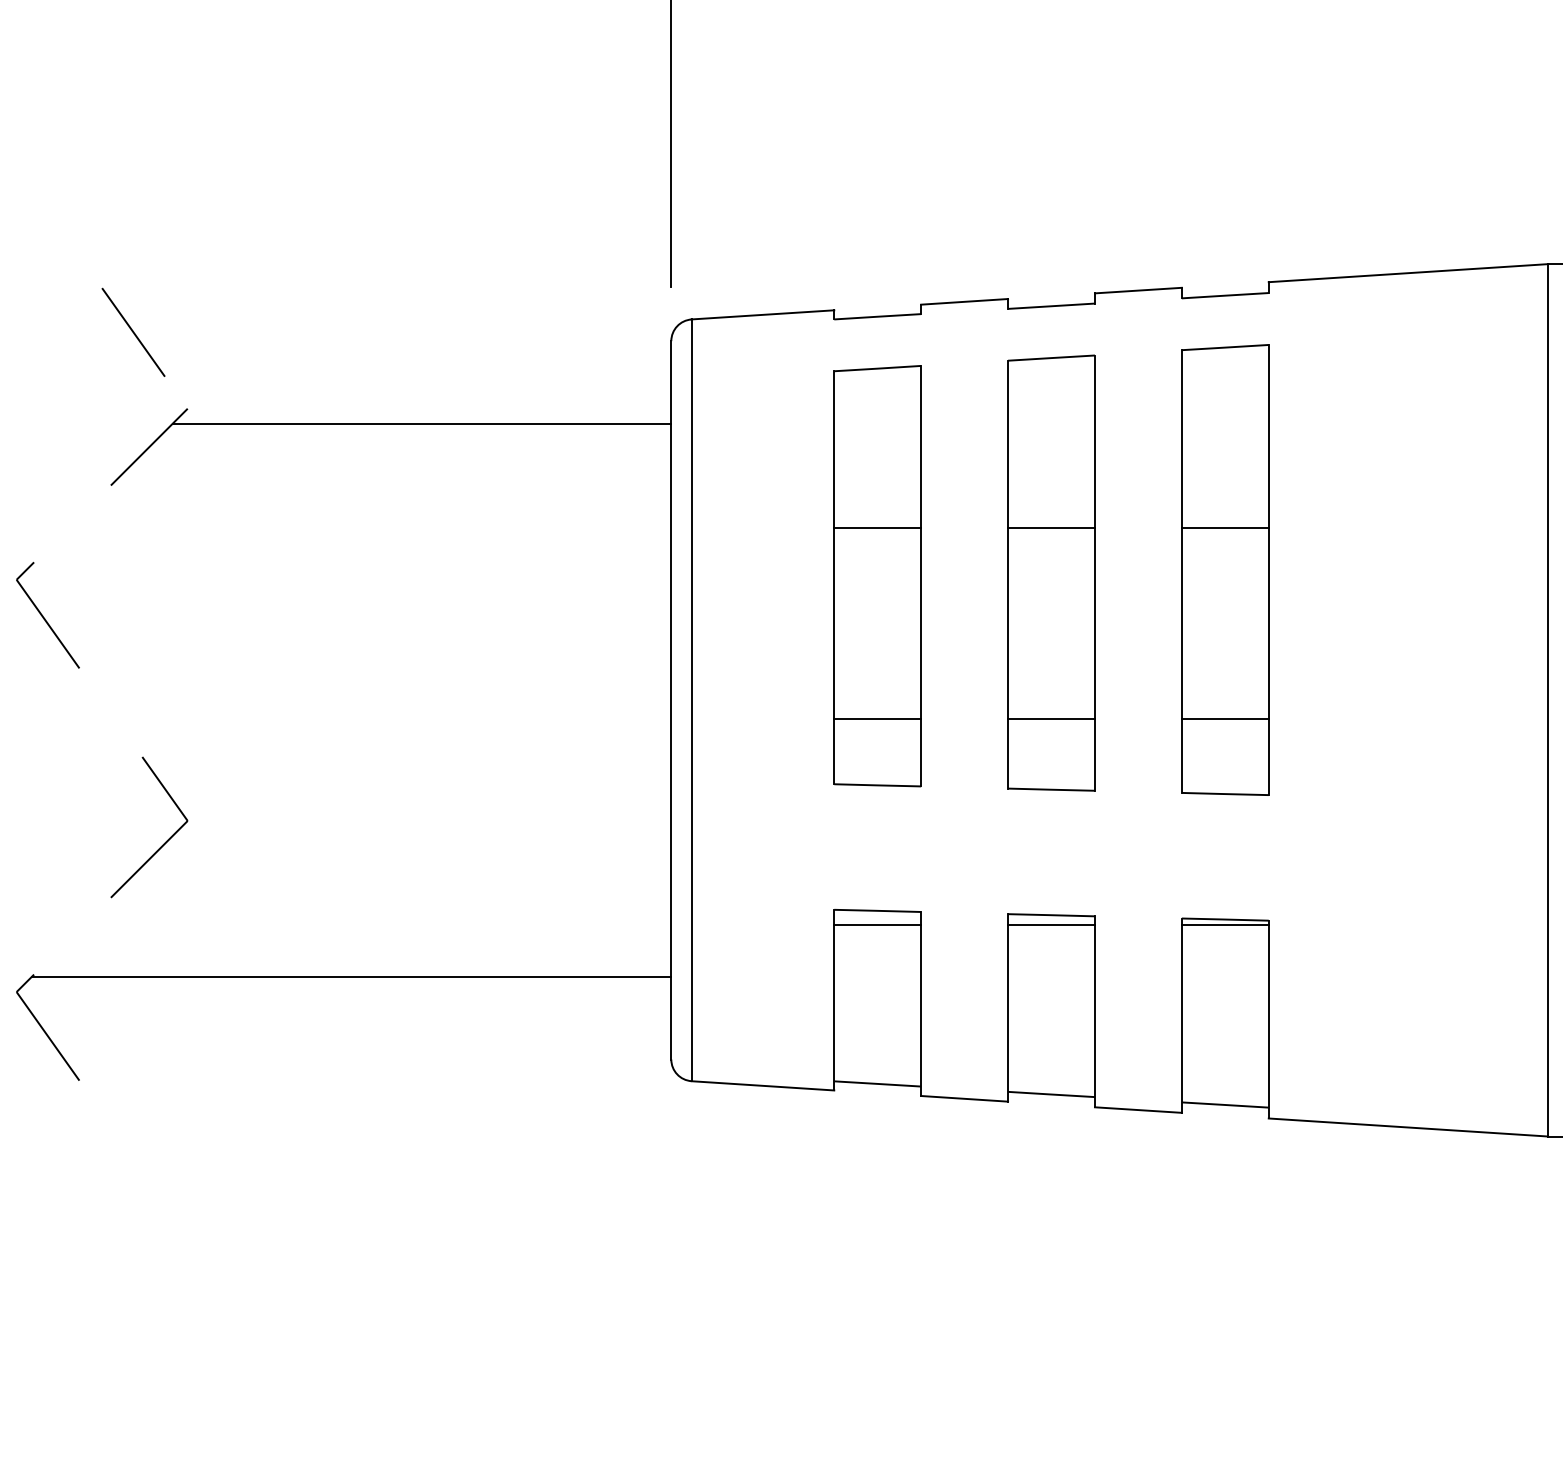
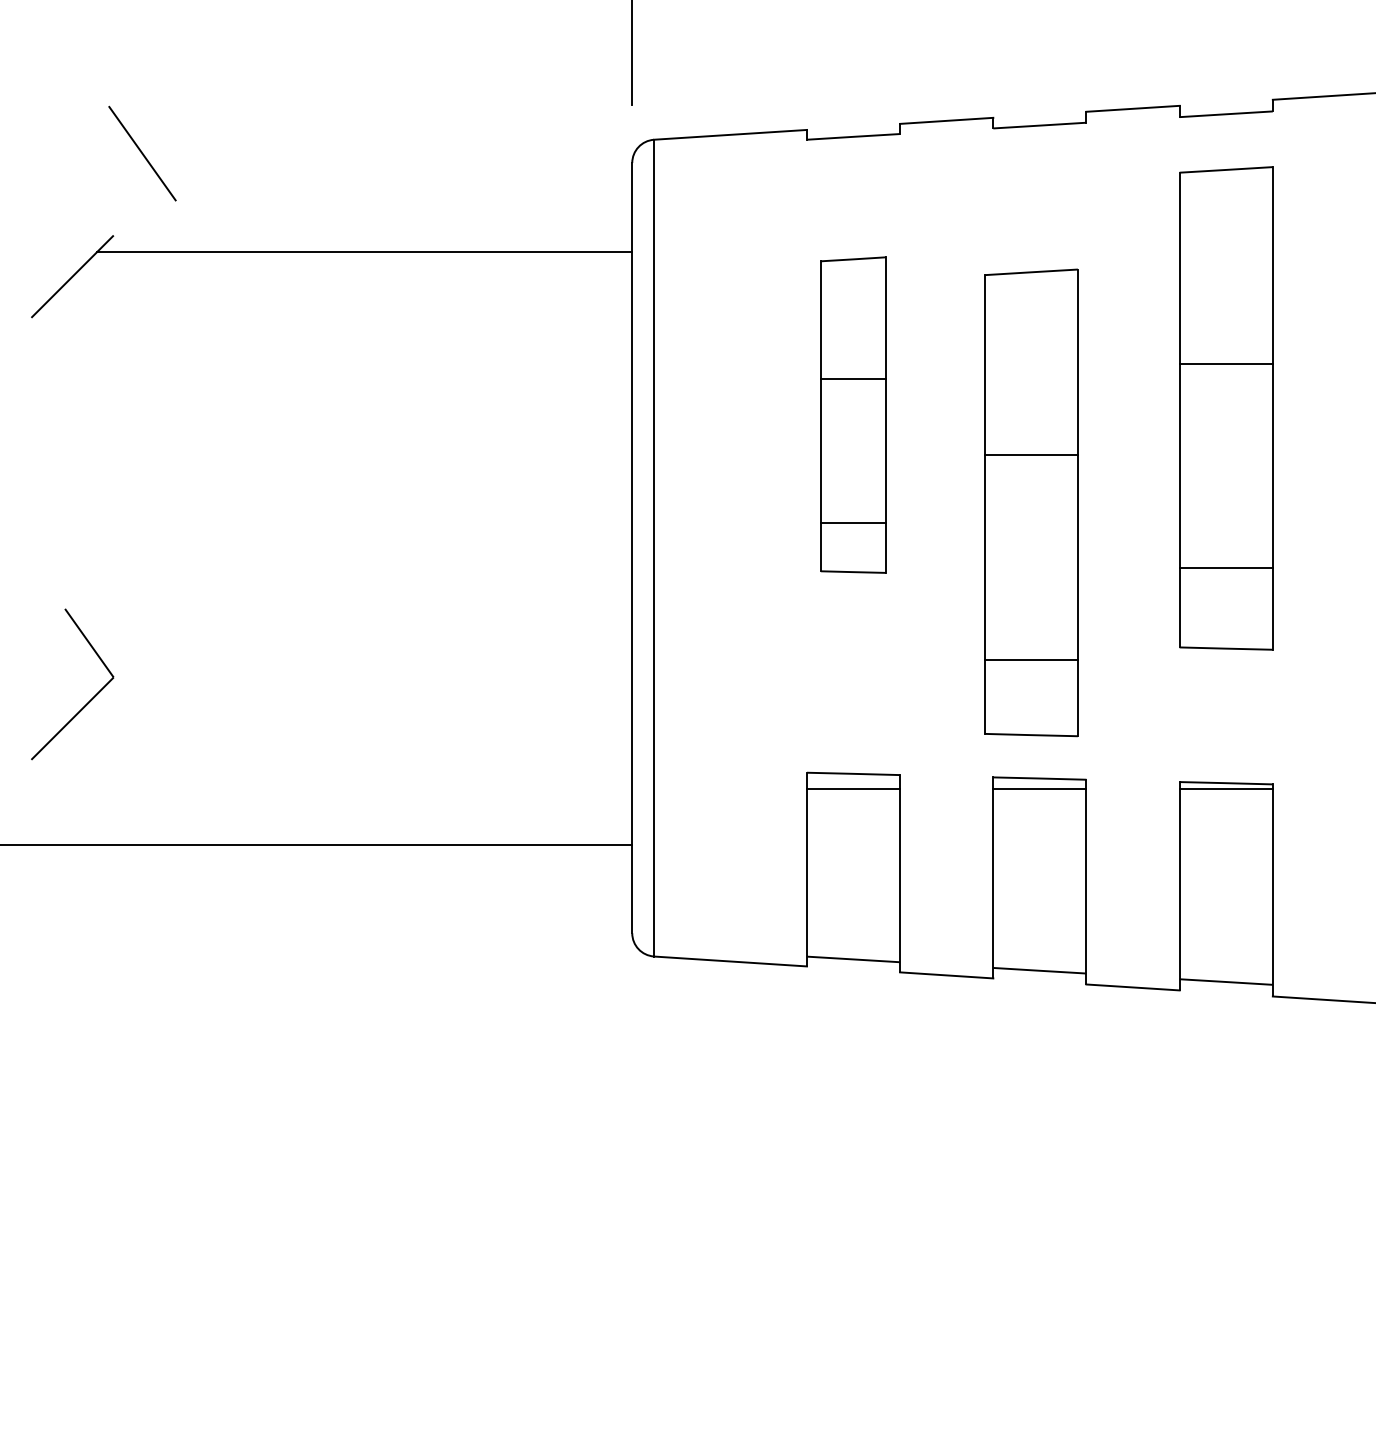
line: (133, 331) -> (142, 152), moved
part: (1051, 572) -> (1031, 502), moved
part: (877, 576) -> (853, 415), size x0.7

